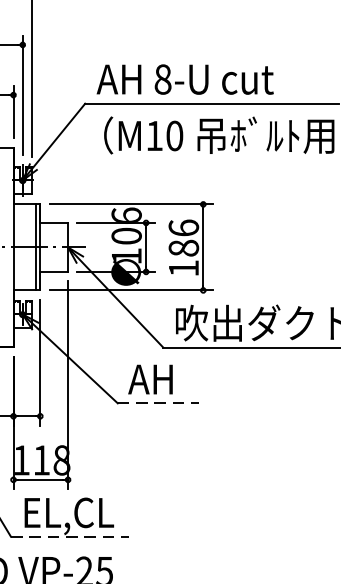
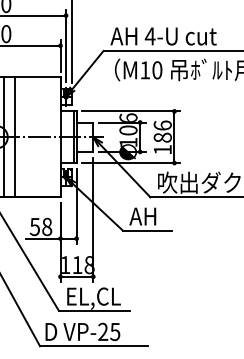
text: (161, 79) -> (149, 36), 8-U -> 4-U
line: (160, 402) -> (148, 230), dashed -> solid
line: (70, 535) -> (94, 310), dashed -> solid

